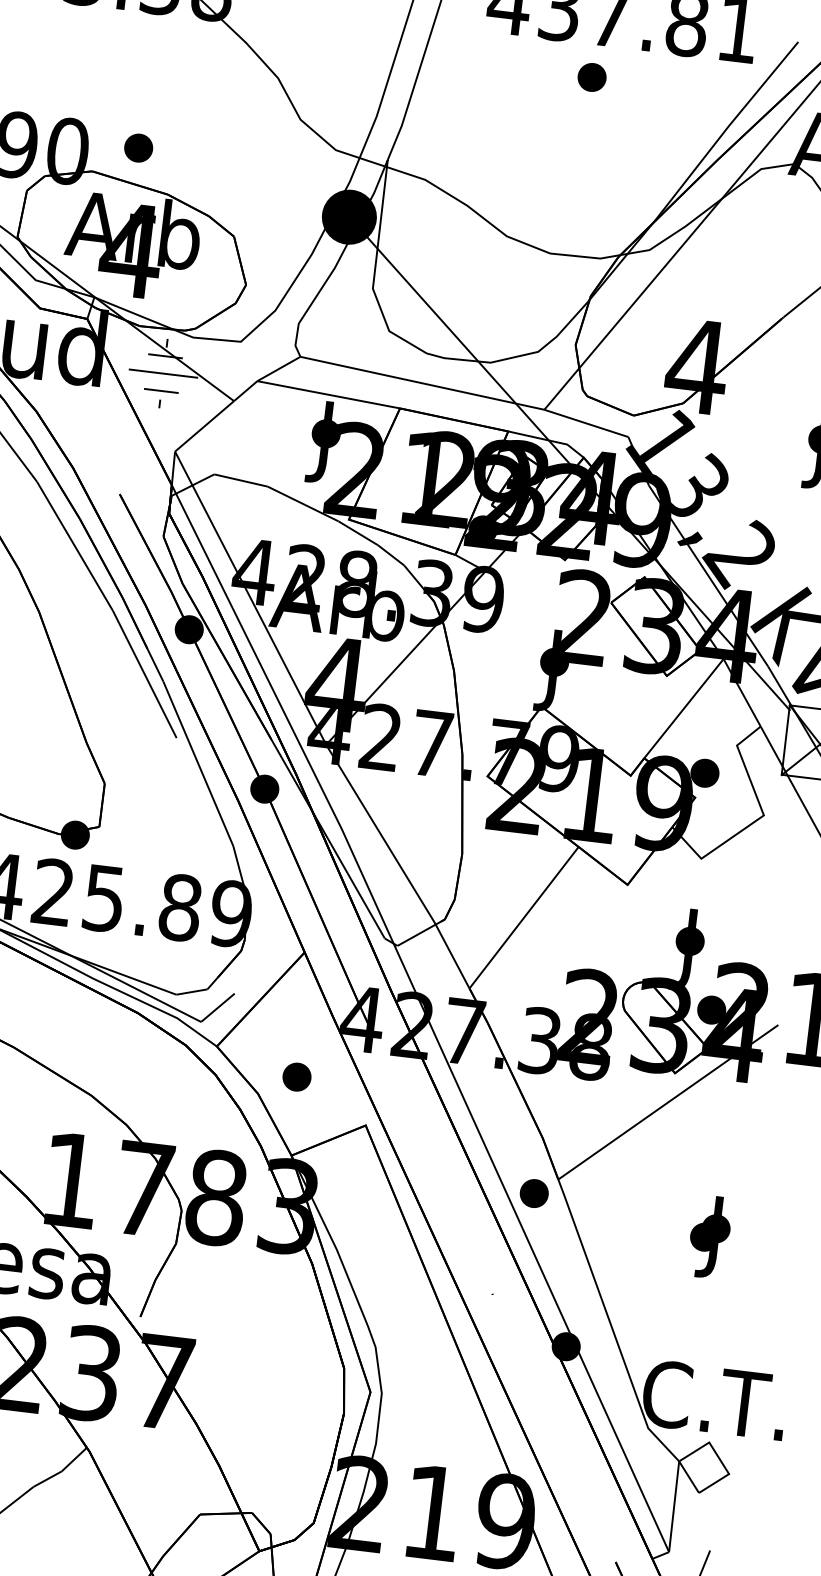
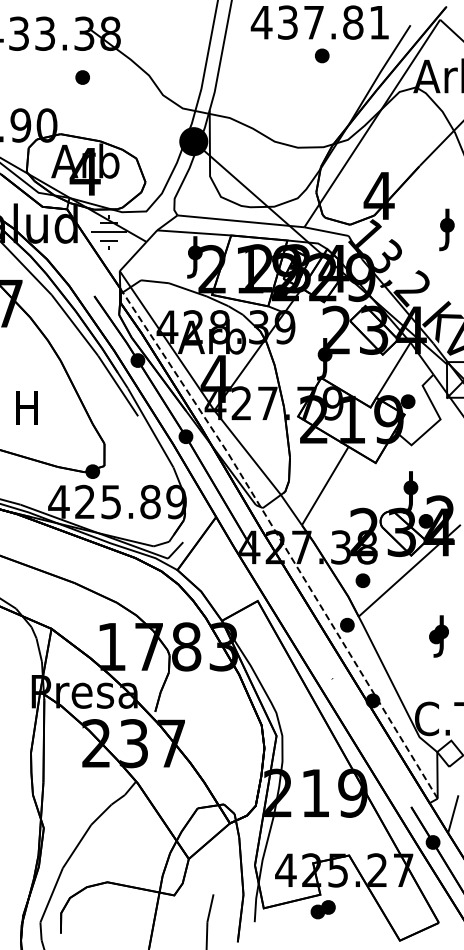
part: (592, 76) -> (322, 55), moved
part: (138, 147) -> (82, 77), moved
line: (425, 1015) -> (281, 541), solid -> dashed
part: (296, 1076) -> (362, 580), moved

